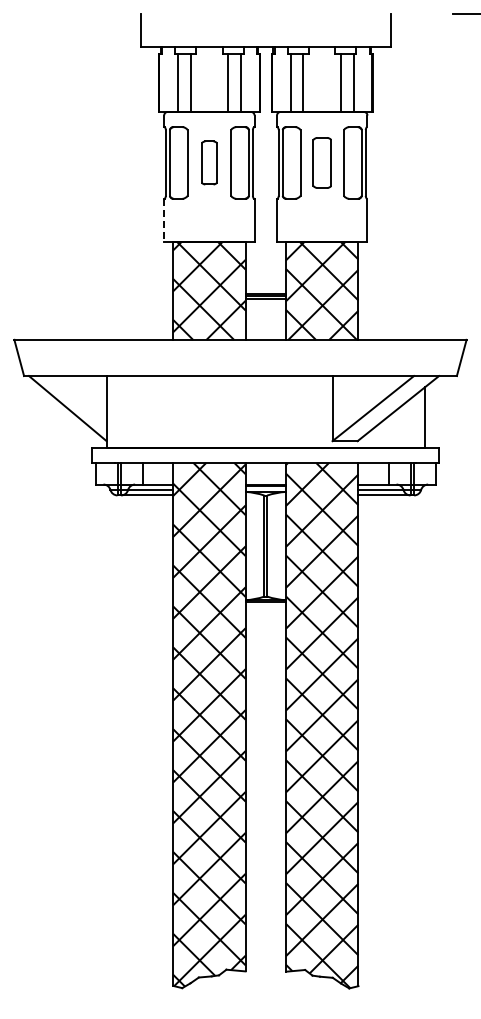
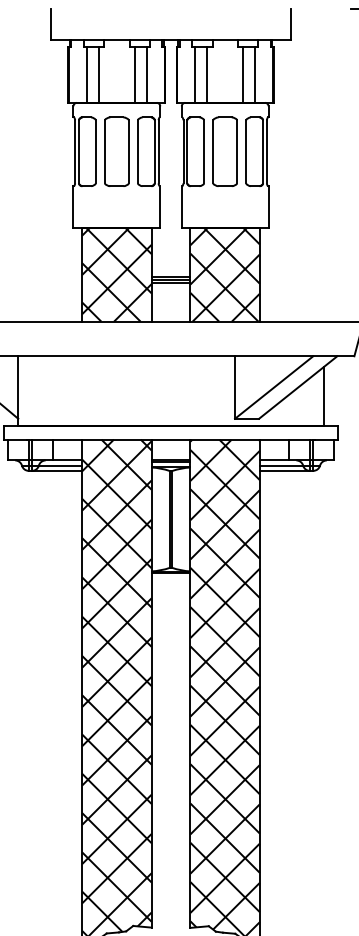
part: (209, 162) -> (116, 151), size x1.67
part: (322, 162) -> (225, 151), size x1.43
line: (164, 220) -> (73, 207), dashed -> solid

